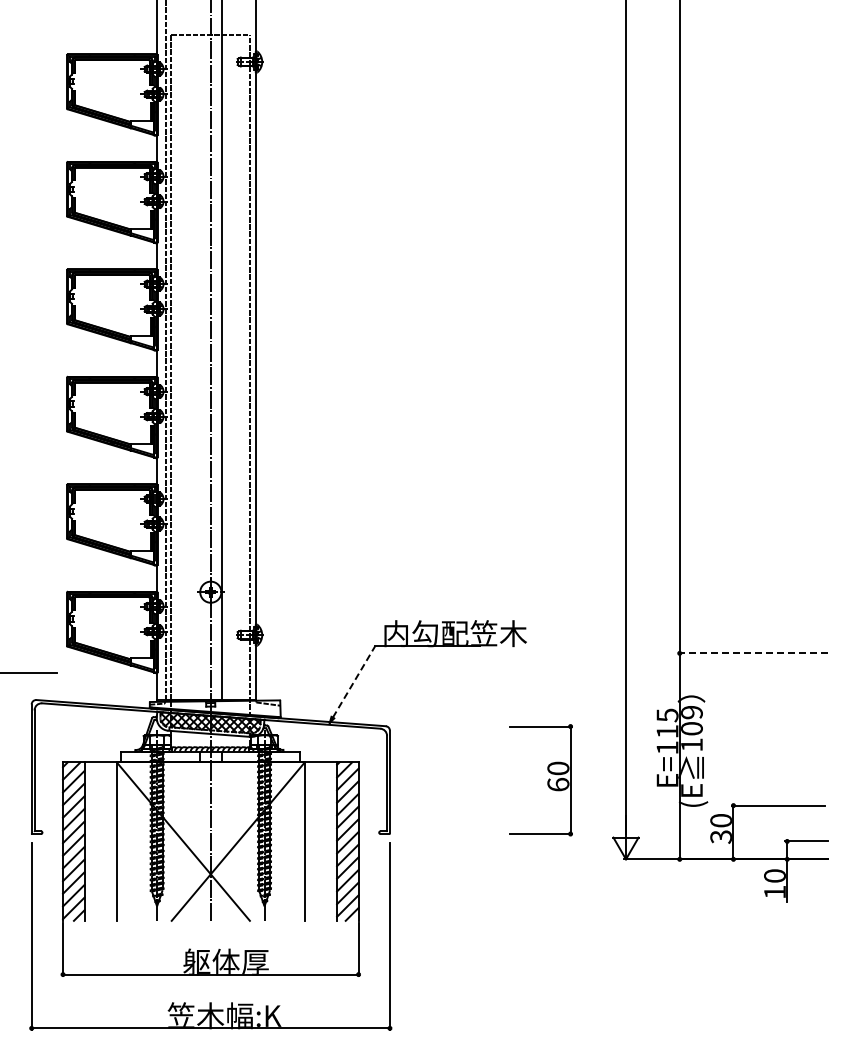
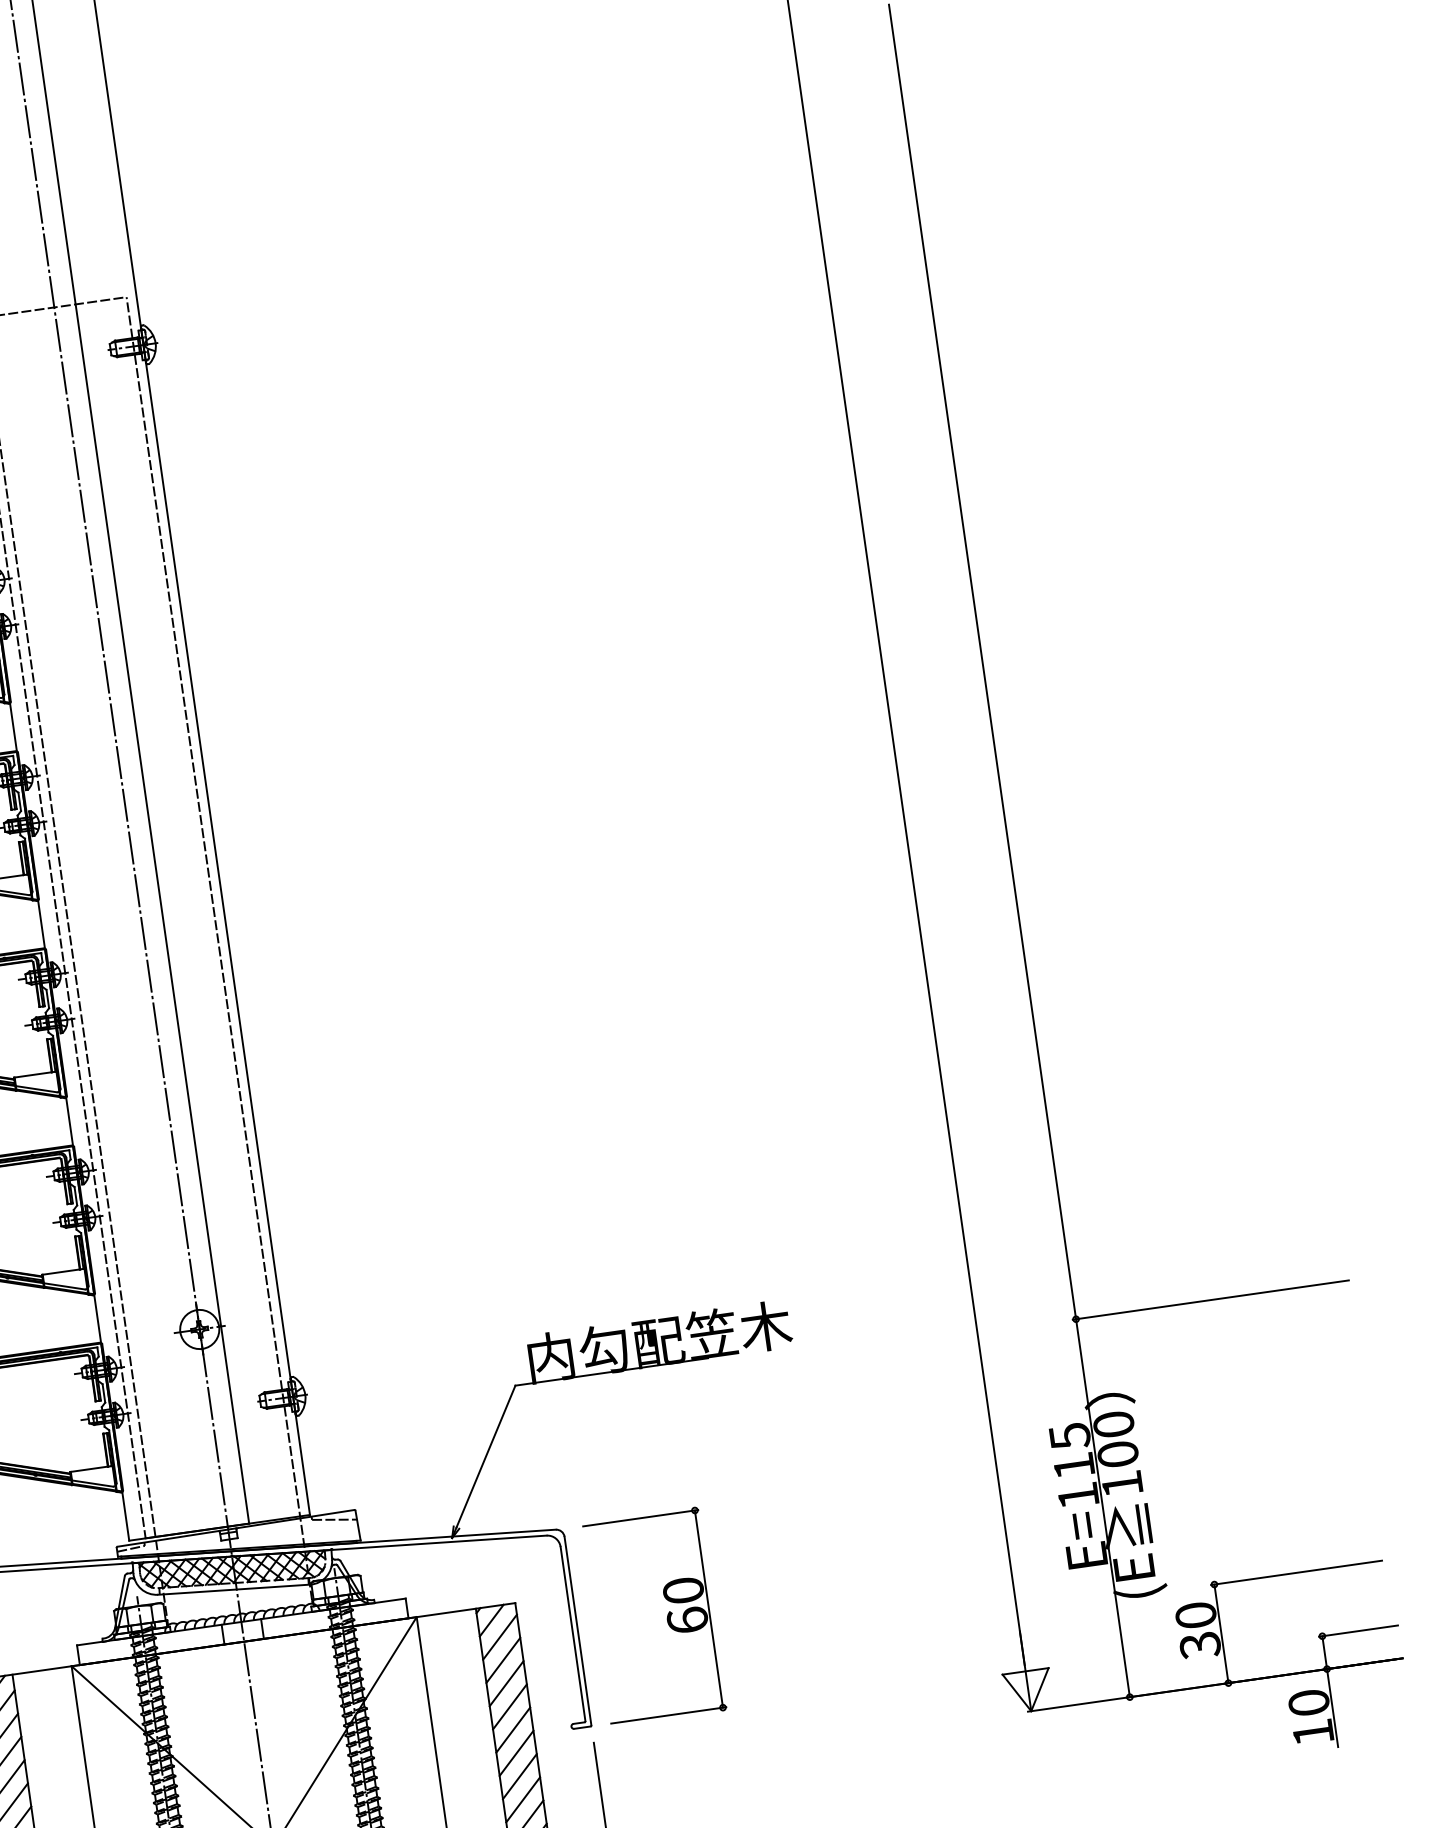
line: (752, 653) -> (1209, 1300), dashed -> solid
line: (354, 681) -> (486, 1455), dashed -> solid
text: (691, 712) -> (1113, 1424), 109 -> 100
part: (547, 781) -> (666, 1617), moved

